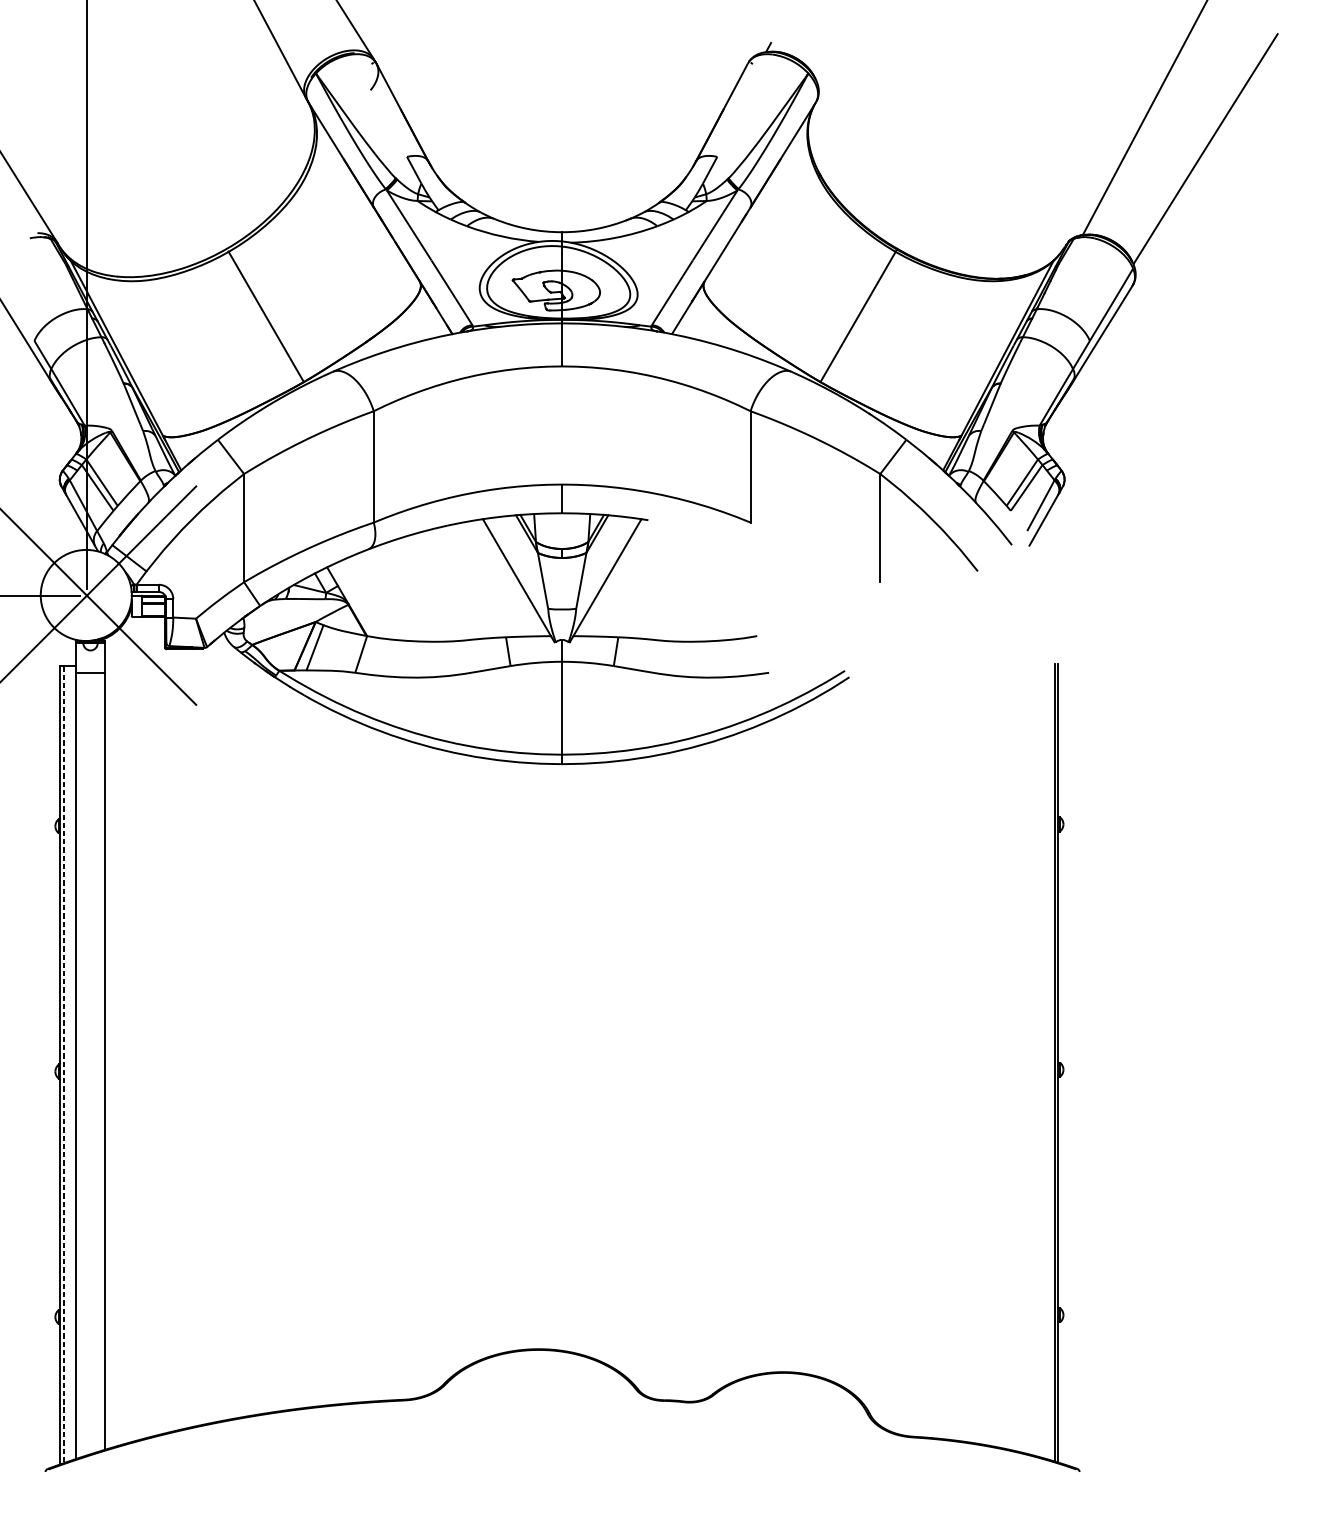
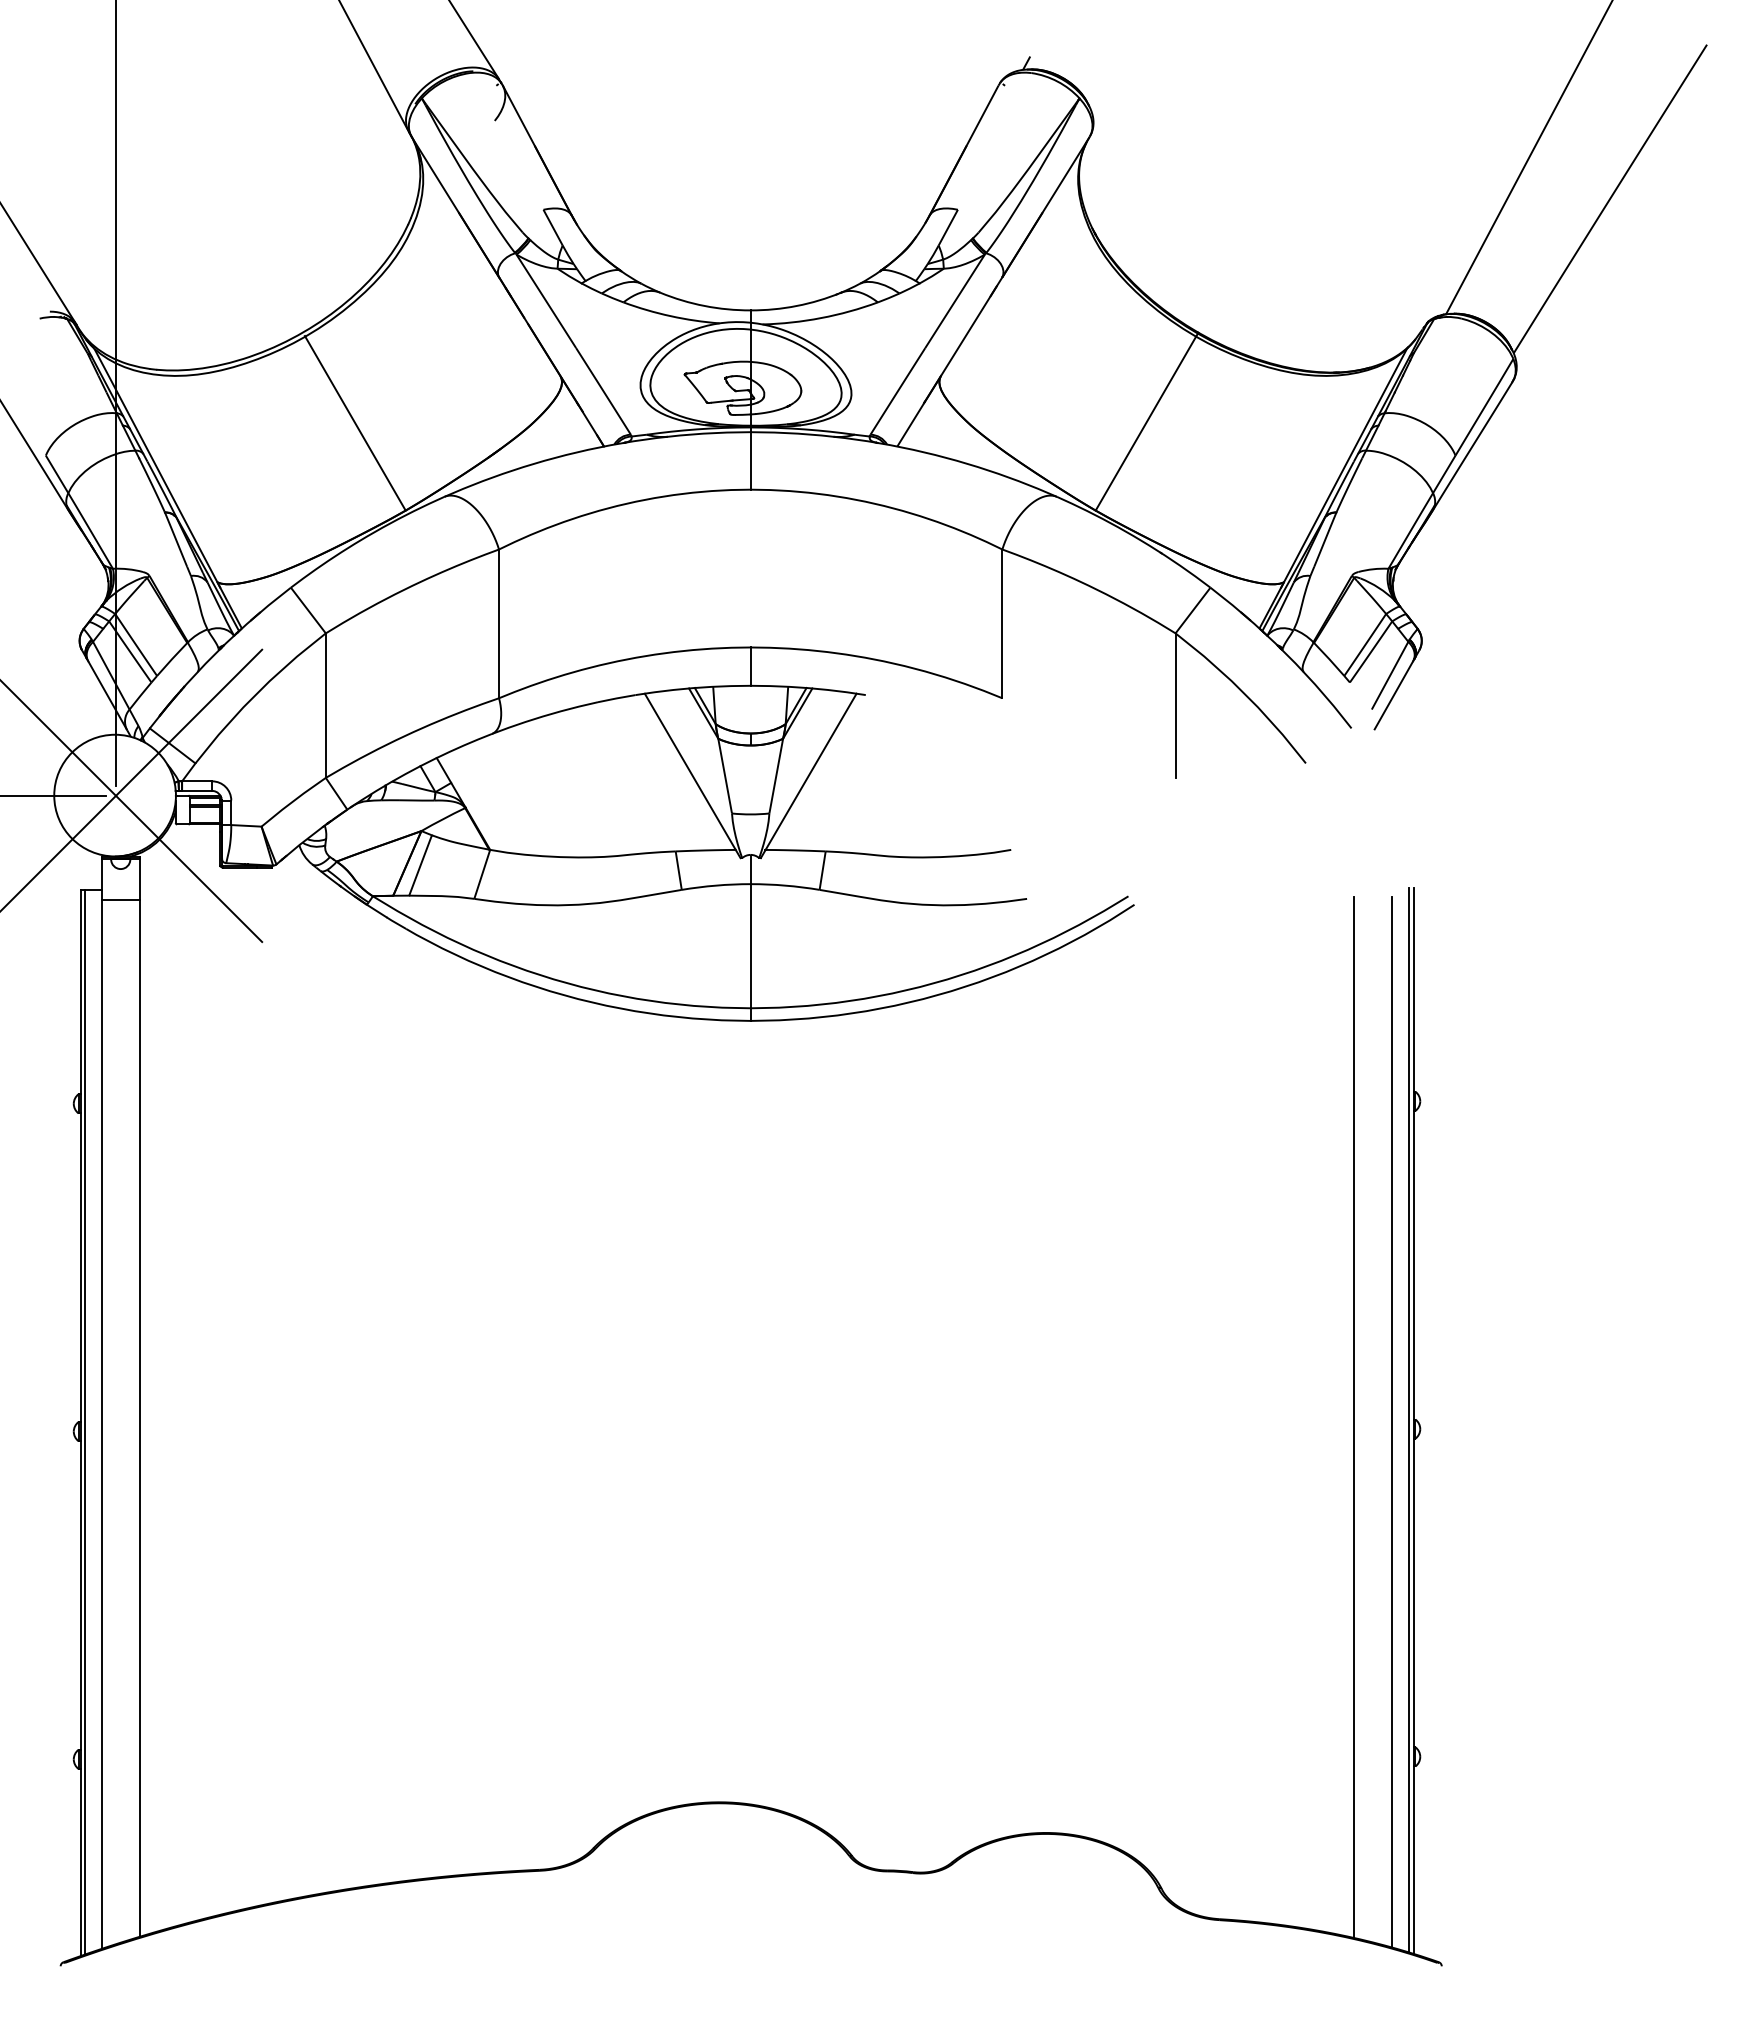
line: (1014, 1061) -> (1354, 1417), added
line: (64, 1064) -> (85, 1422), dashed -> solid
line: (1042, 1064) -> (1392, 1422), added

